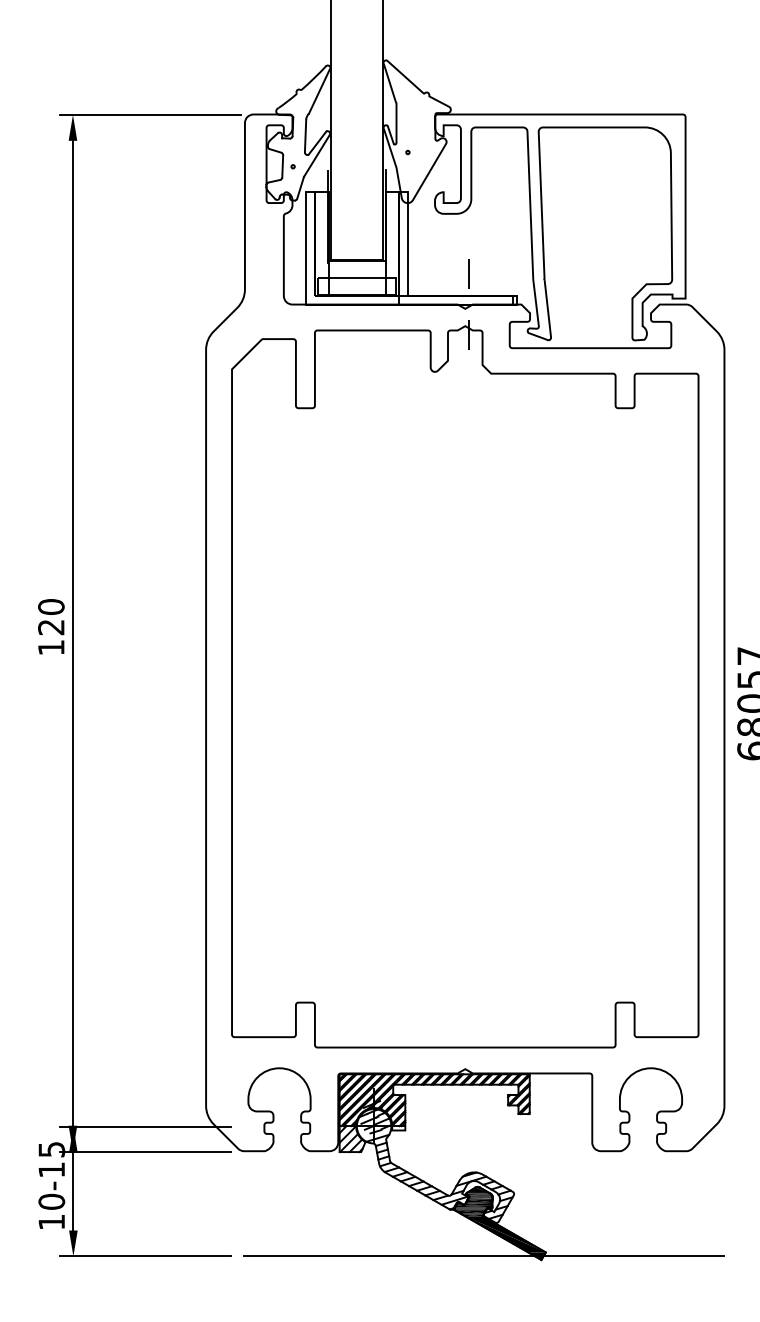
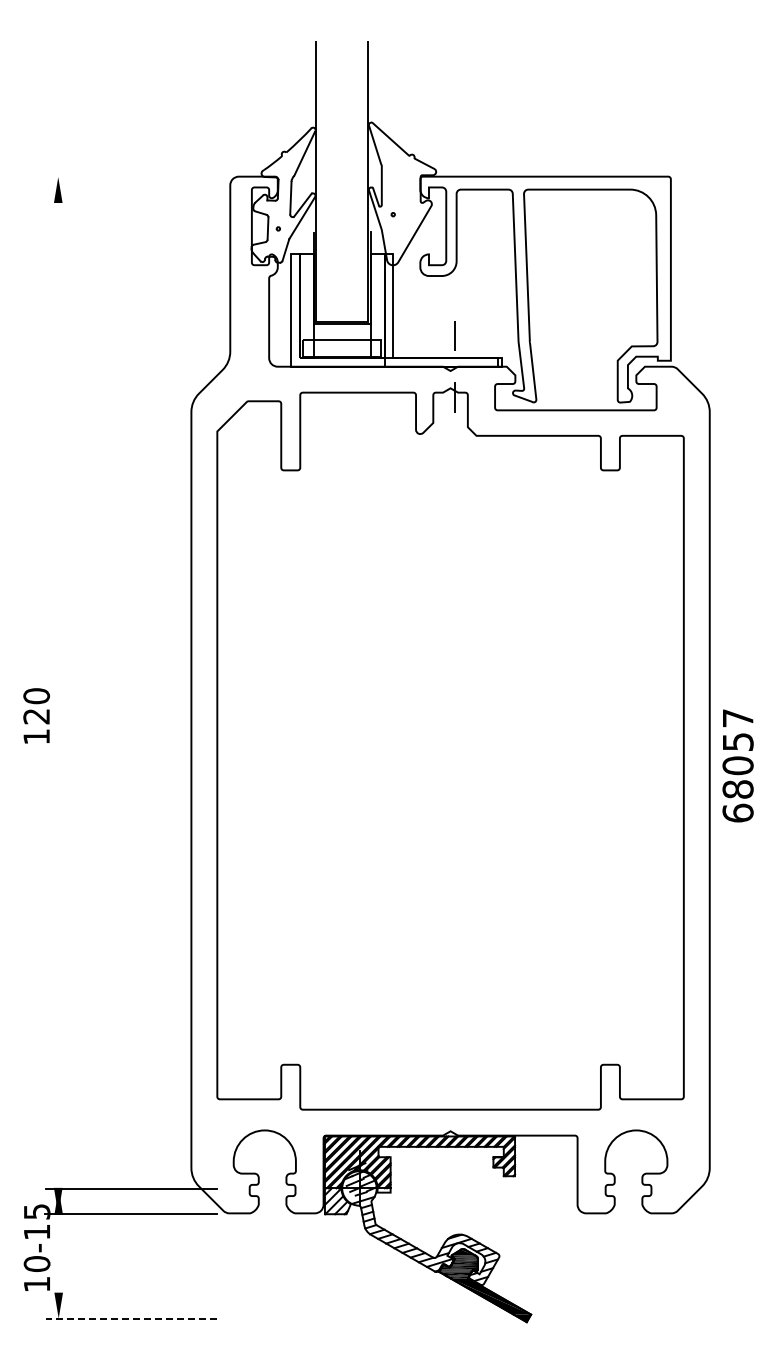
line: (150, 115) -> (135, 177), removed
text: (51, 626) -> (36, 715), moved
line: (73, 633) -> (58, 695), removed
line: (73, 1191) -> (58, 1253), removed
line: (145, 1256) -> (130, 1318), solid -> dashed
line: (484, 1256) -> (469, 1318), removed

